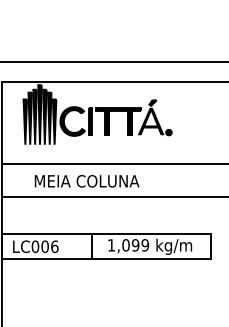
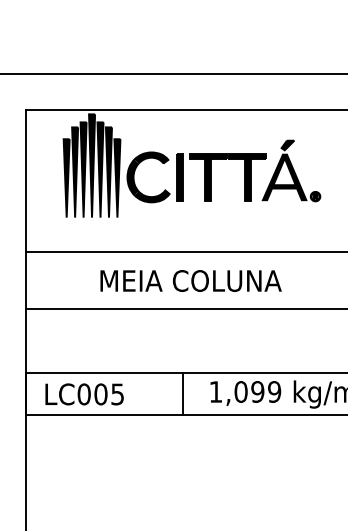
text: (86, 181) -> (189, 281), moved
text: (54, 246) -> (117, 393), LC006 -> LC005

